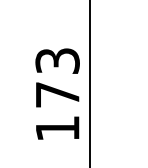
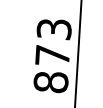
text: (57, 128) -> (50, 82), 173 -> 873

